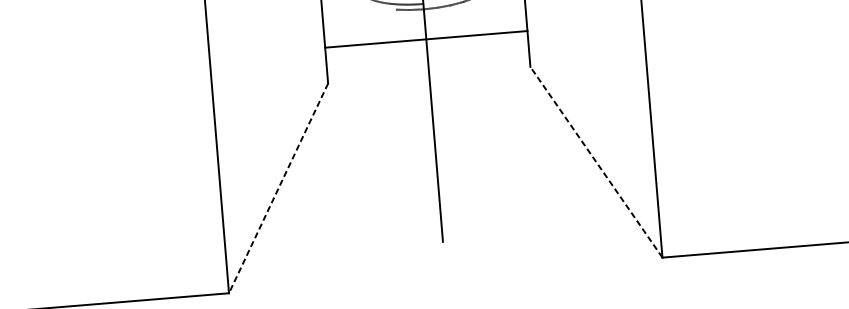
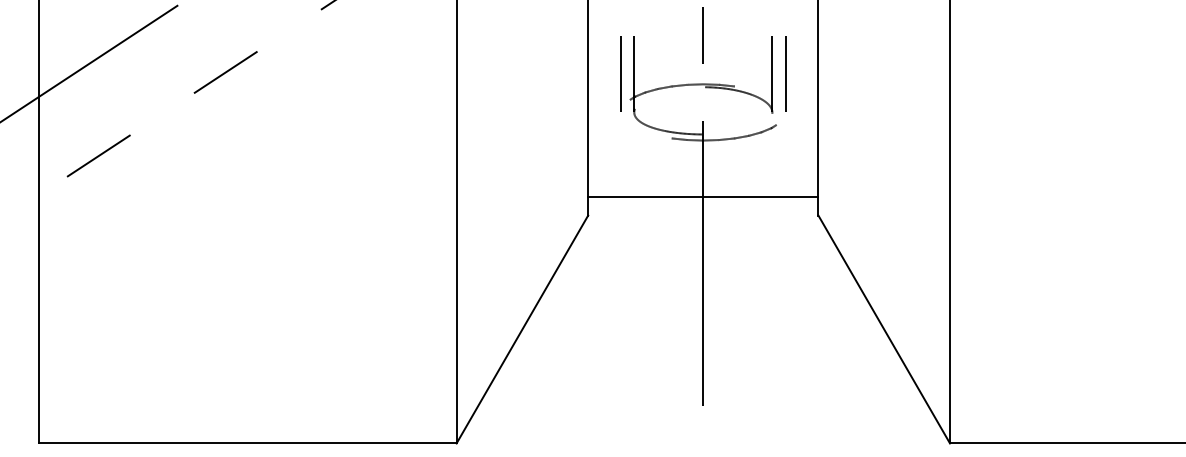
line: (426, 39) -> (703, 196), moved
line: (596, 162) -> (884, 329), dashed -> solid
line: (278, 188) -> (522, 329), dashed -> solid

